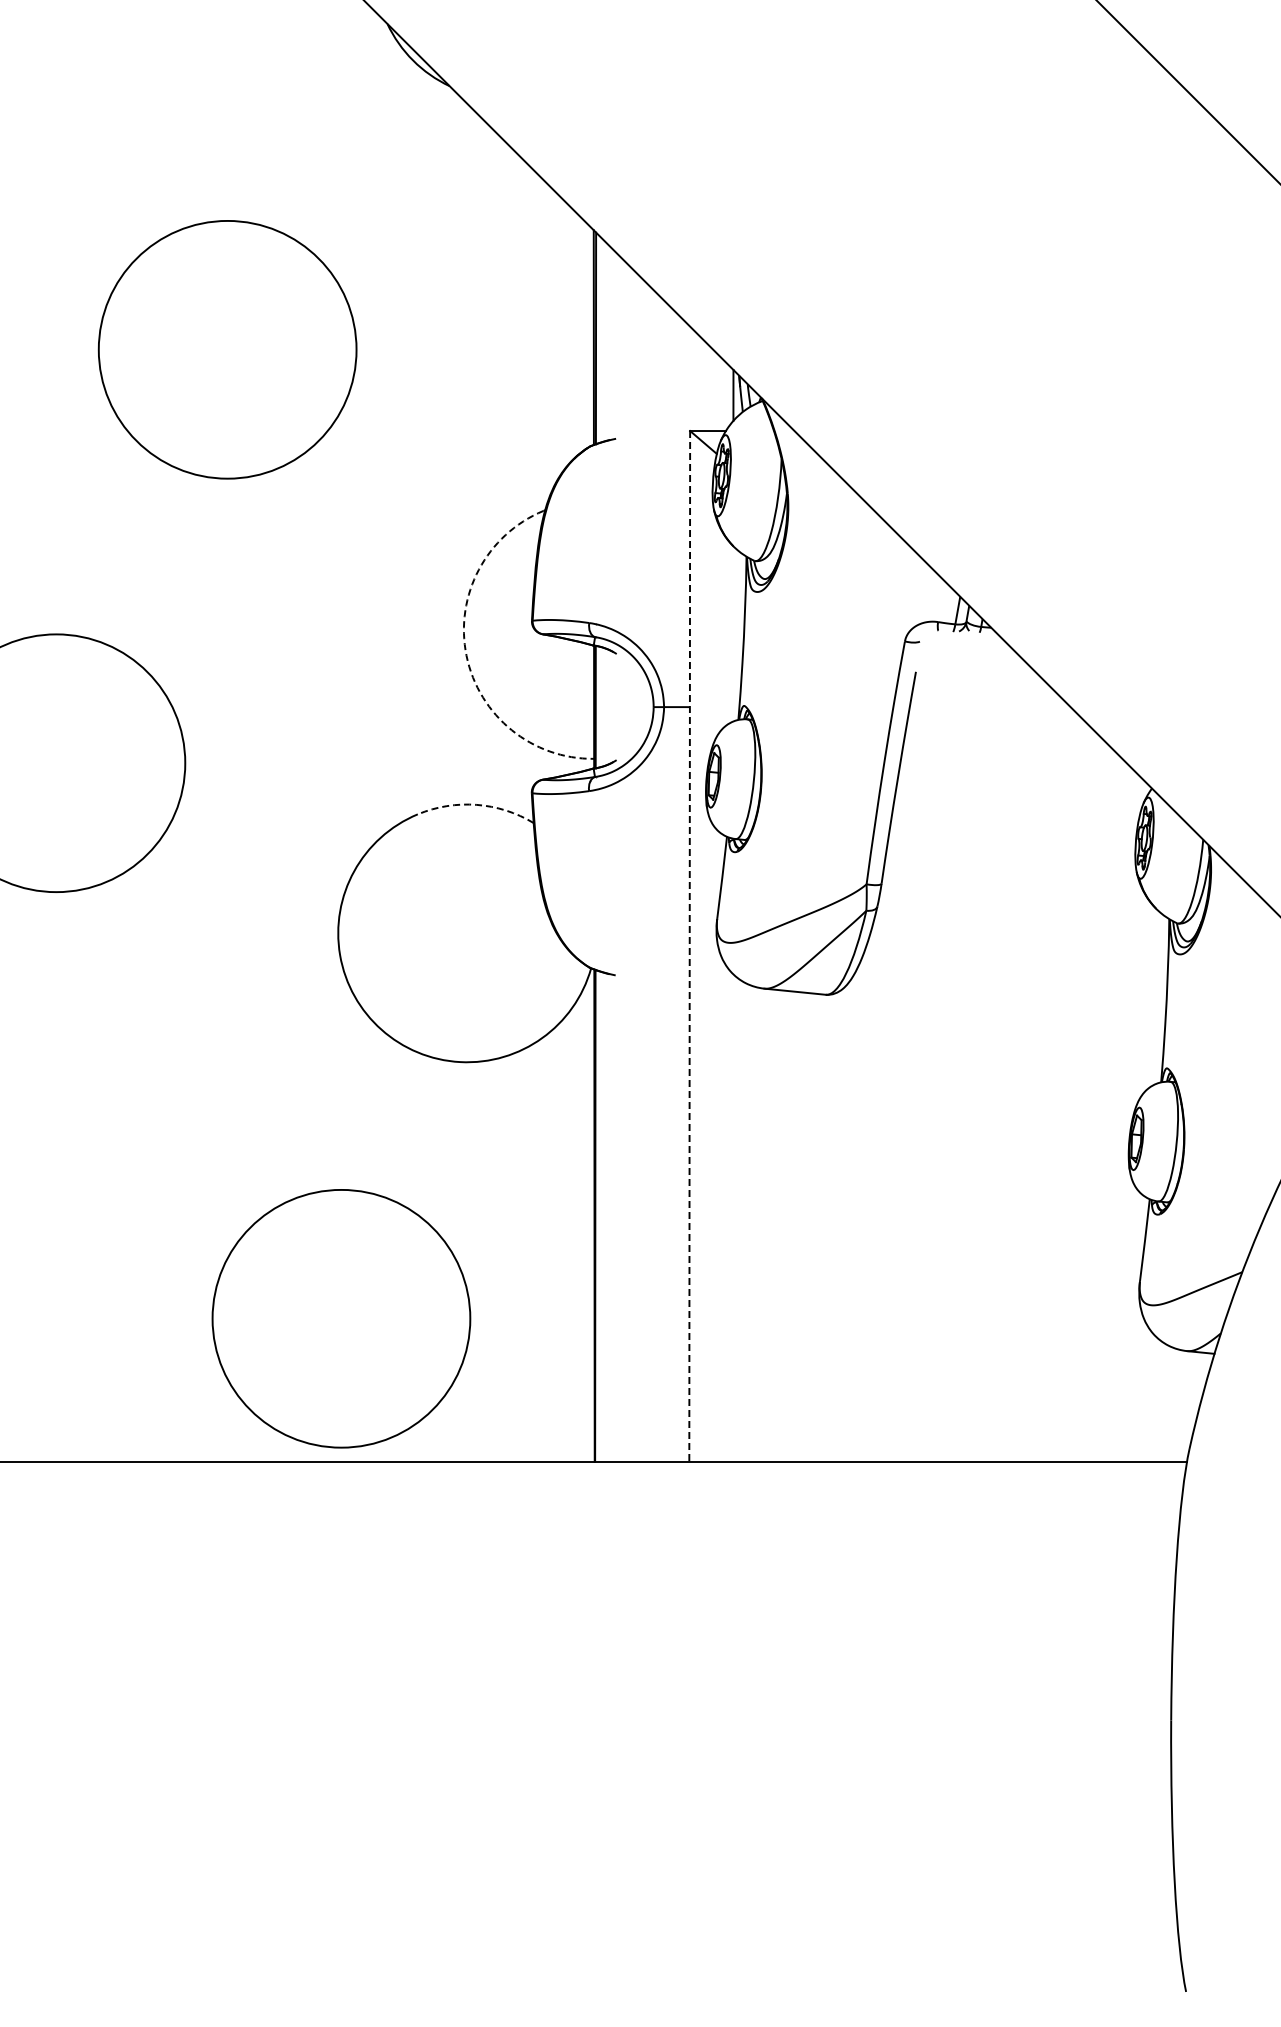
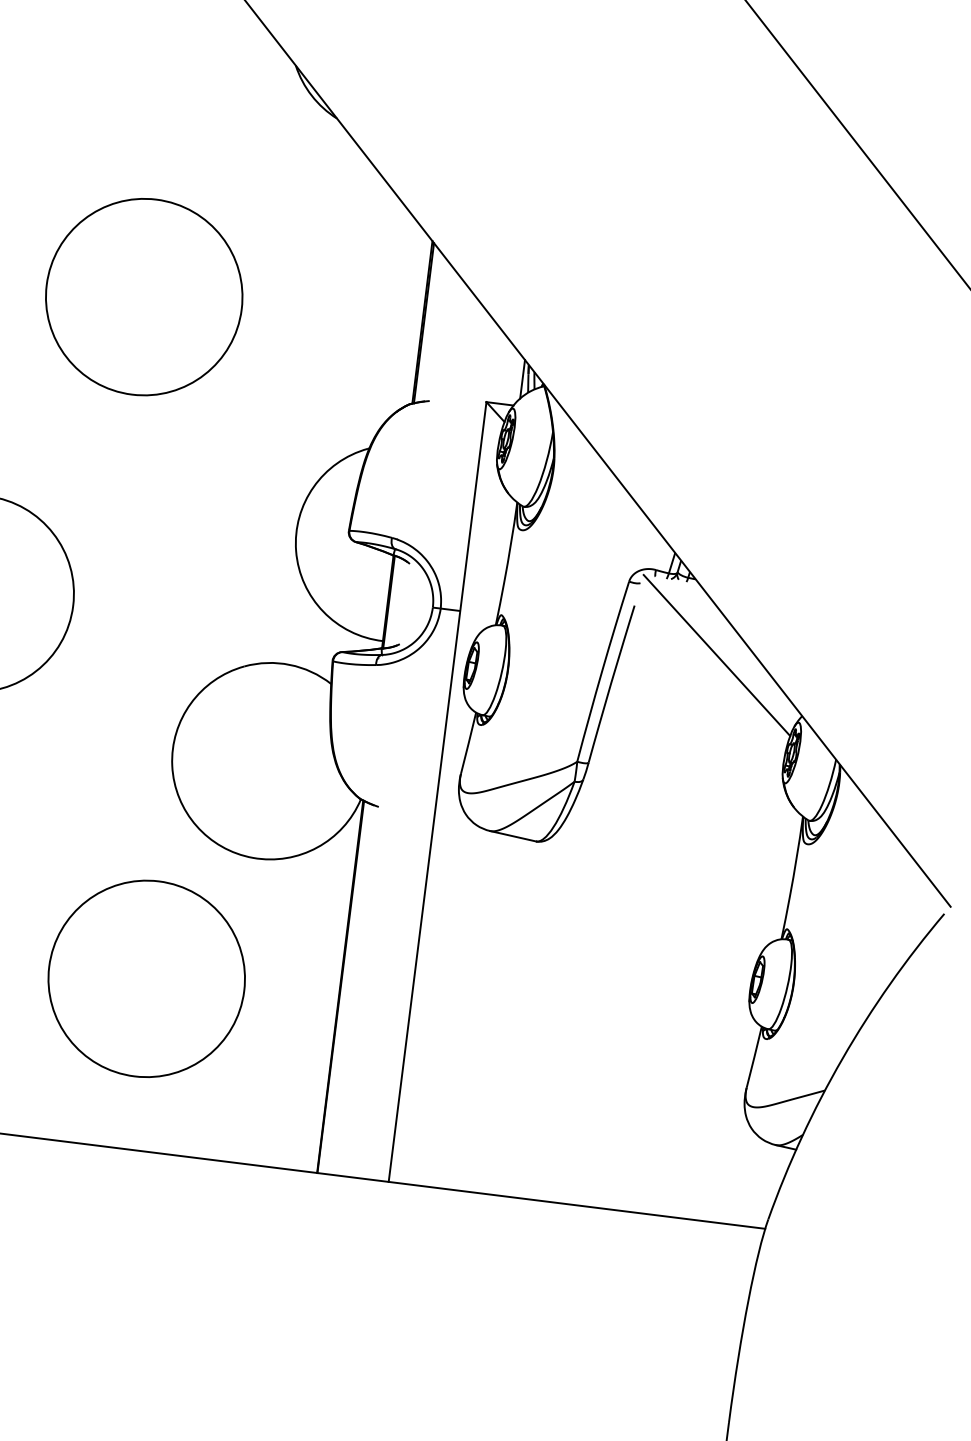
arc: (466, 655) -> (296, 550), dashed -> solid
line: (1030, 723) -> (716, 655), added
arc: (476, 804) -> (289, 664), dashed -> solid
line: (689, 946) -> (437, 792), dashed -> solid
circle: (341, 1318) -> (146, 978), moved

